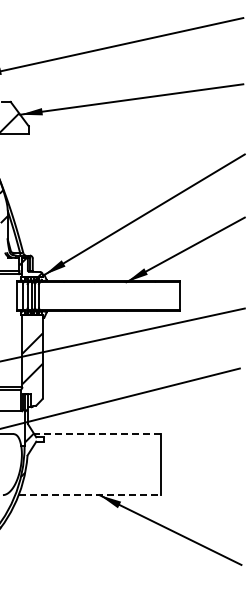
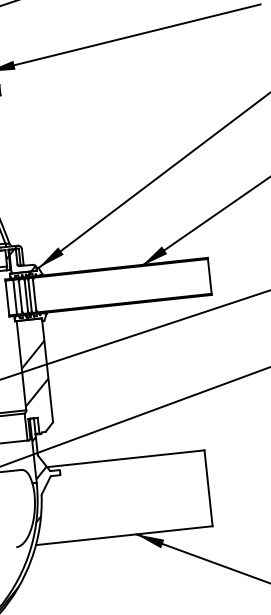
line: (97, 434) -> (125, 459), dashed -> solid
line: (90, 495) -> (125, 536), dashed -> solid

